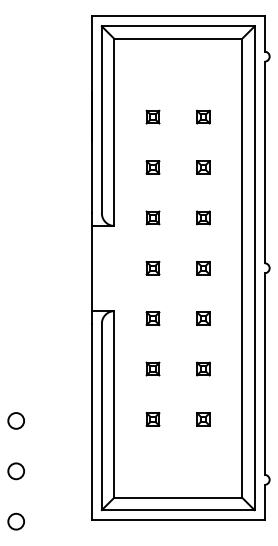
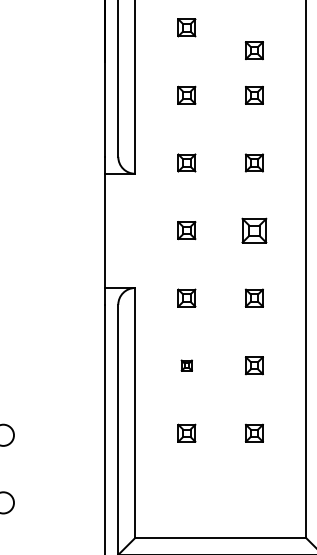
part: (203, 116) -> (254, 49), moved
part: (203, 267) -> (254, 229), size x1.4
part: (152, 368) -> (186, 364), size x0.6

